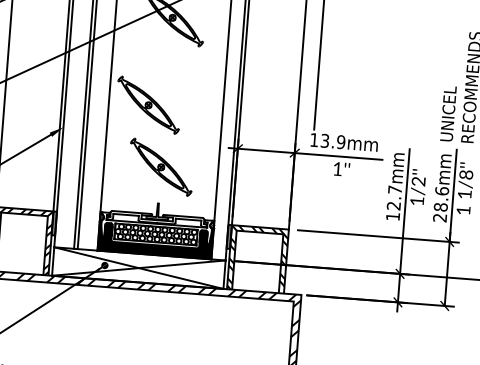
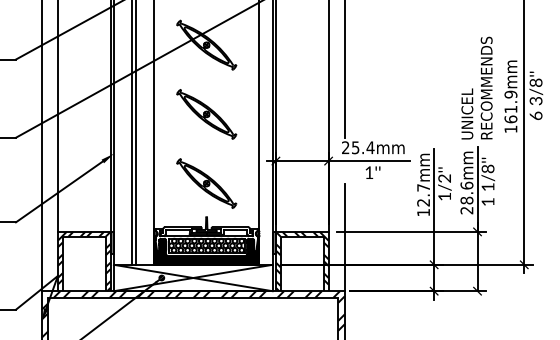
part: (148, 105) -> (206, 114), moved
text: (328, 140) -> (358, 147), 13.9mm -> 25.4mm
line: (305, 236) -> (344, 237), added

